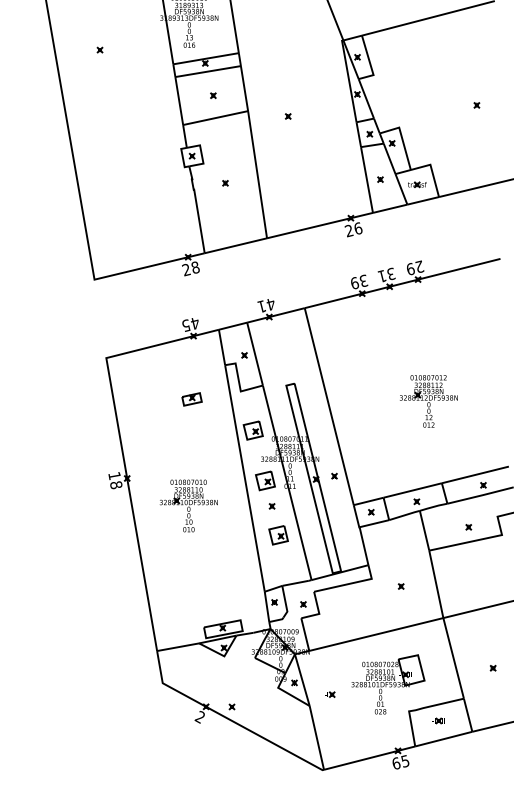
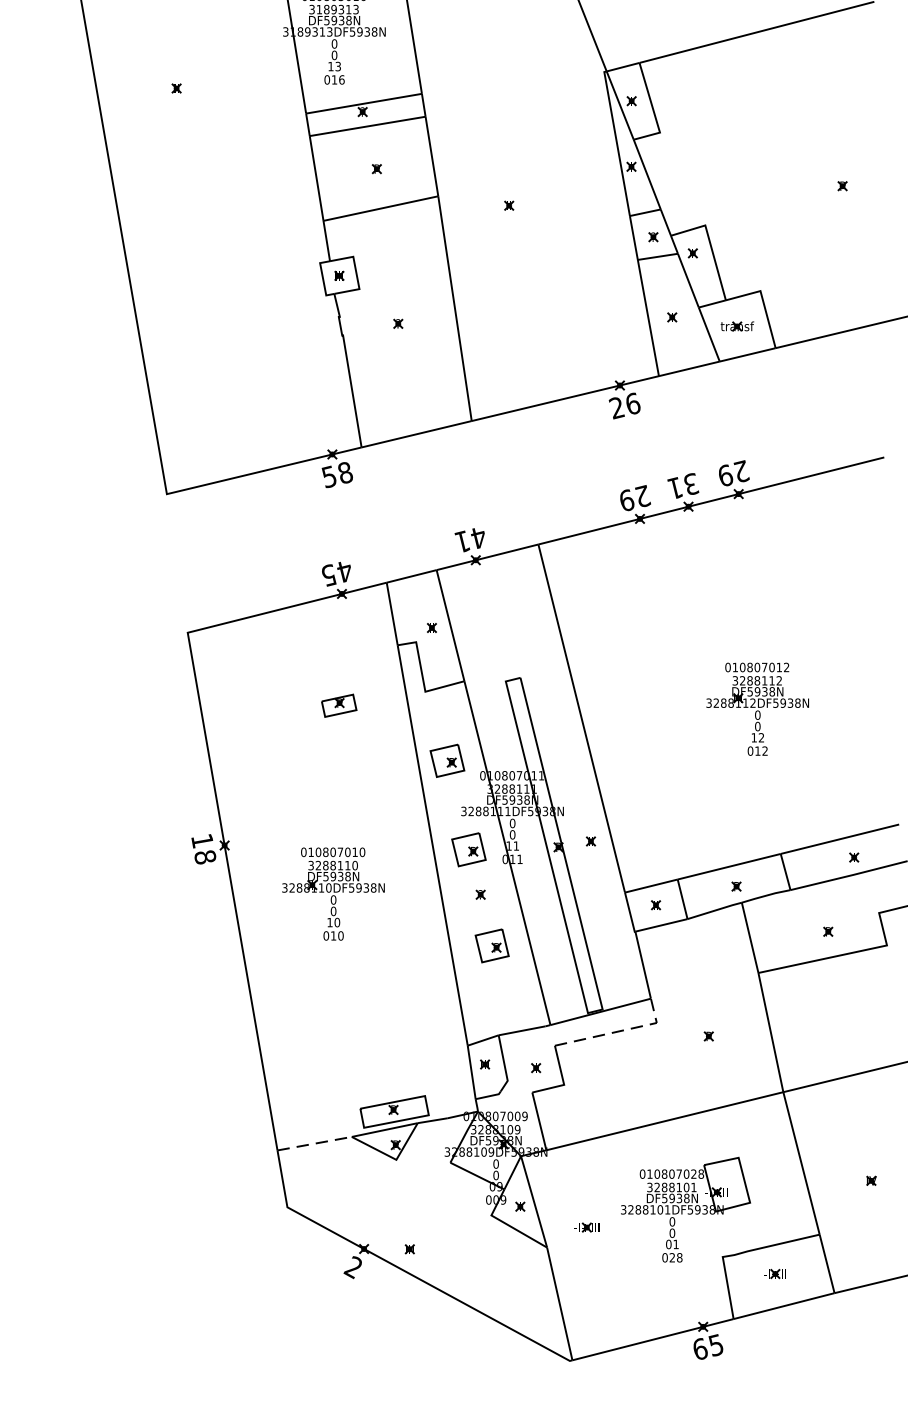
text: (186, 269) -> (329, 476), 28 -> 58
text: (363, 280) -> (642, 495), 39 -> 29
line: (350, 583) -> (619, 1031), solid -> dashed
line: (178, 647) -> (315, 1144), solid -> dashed

